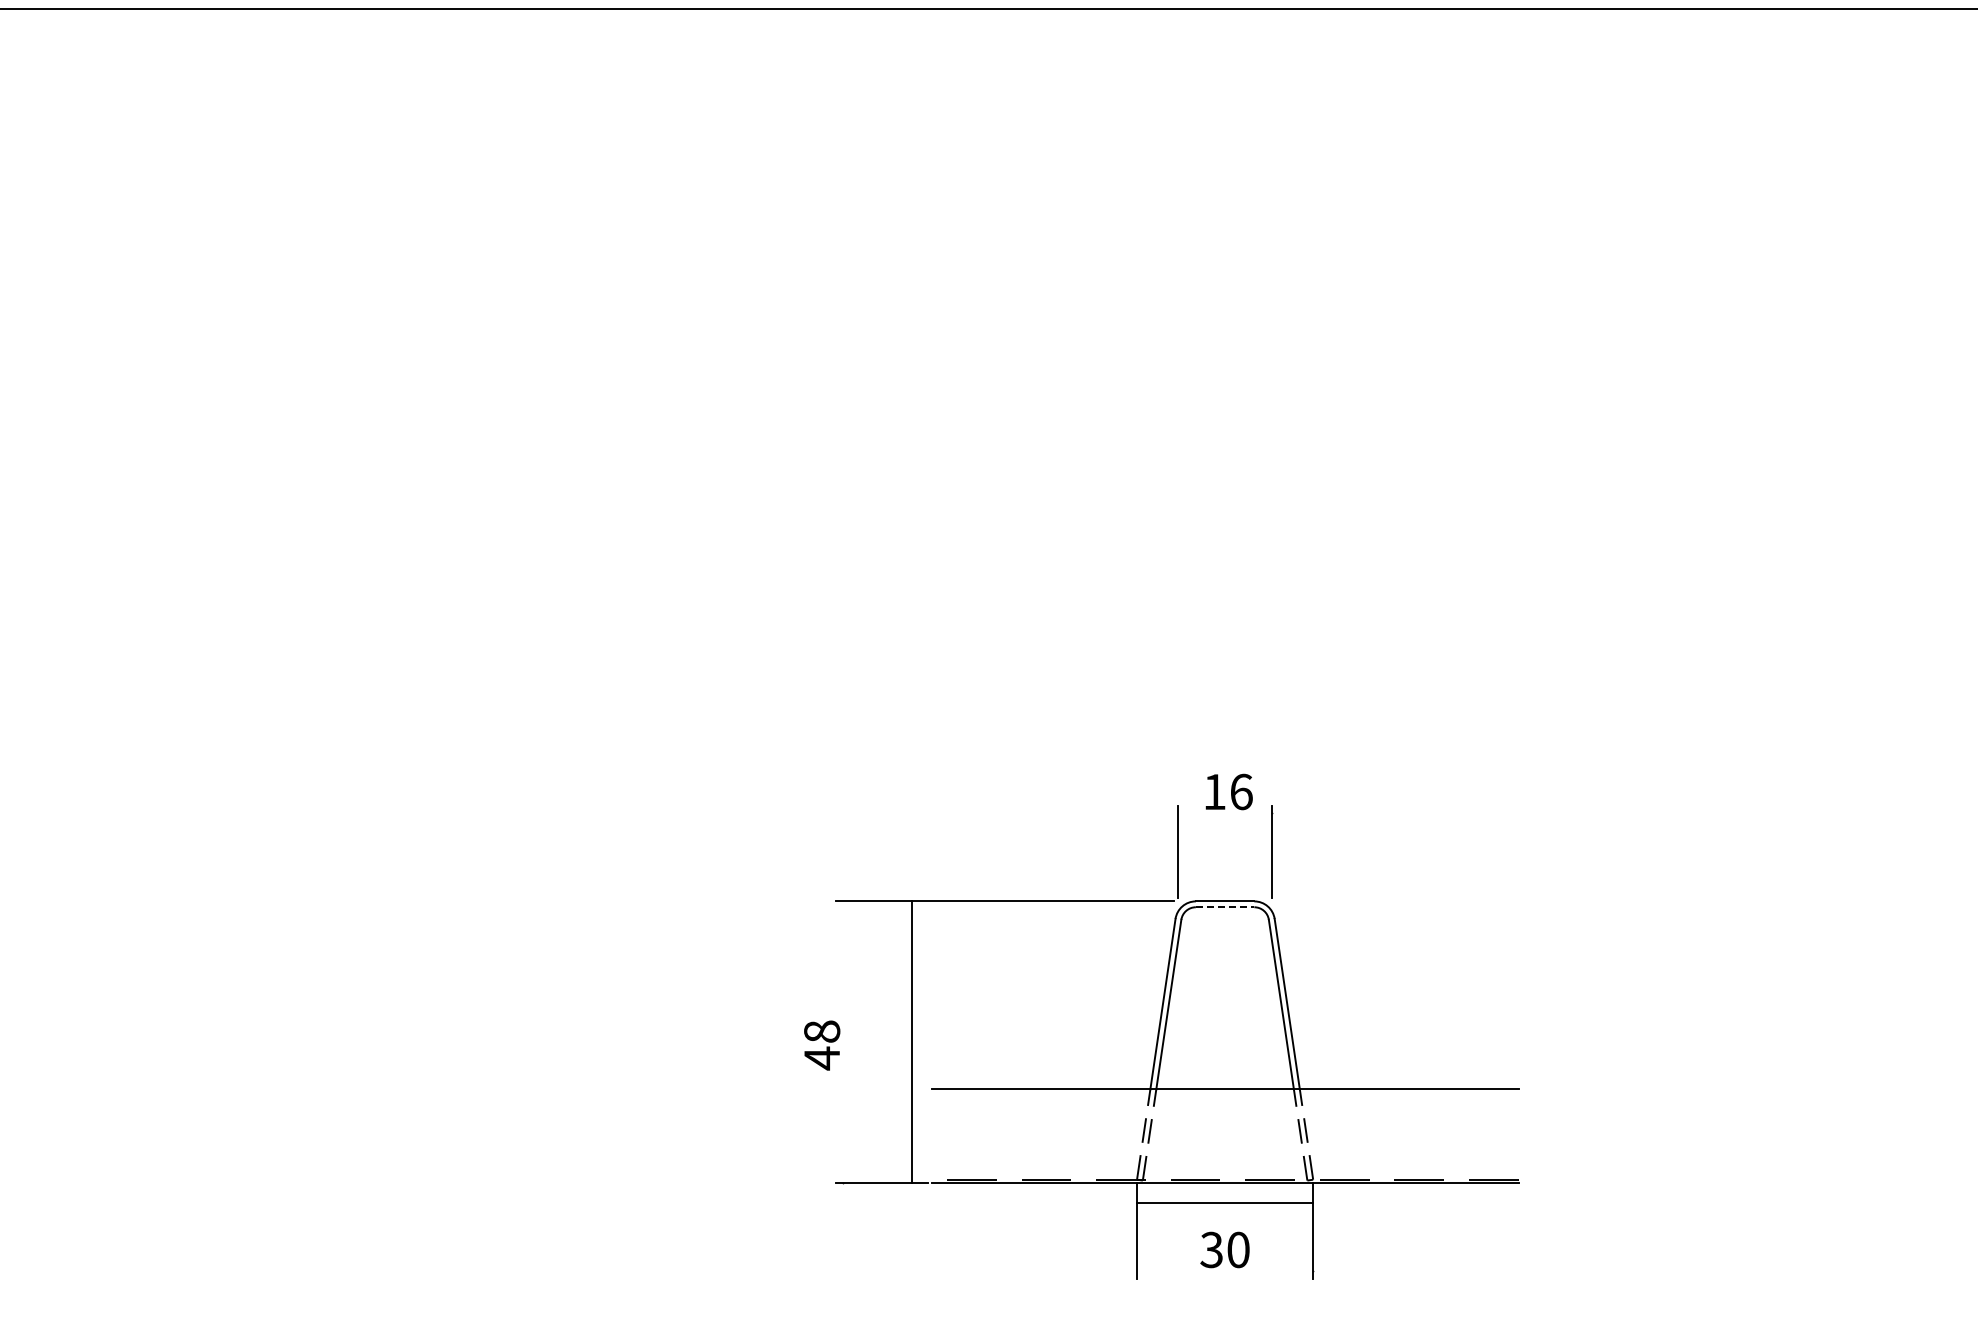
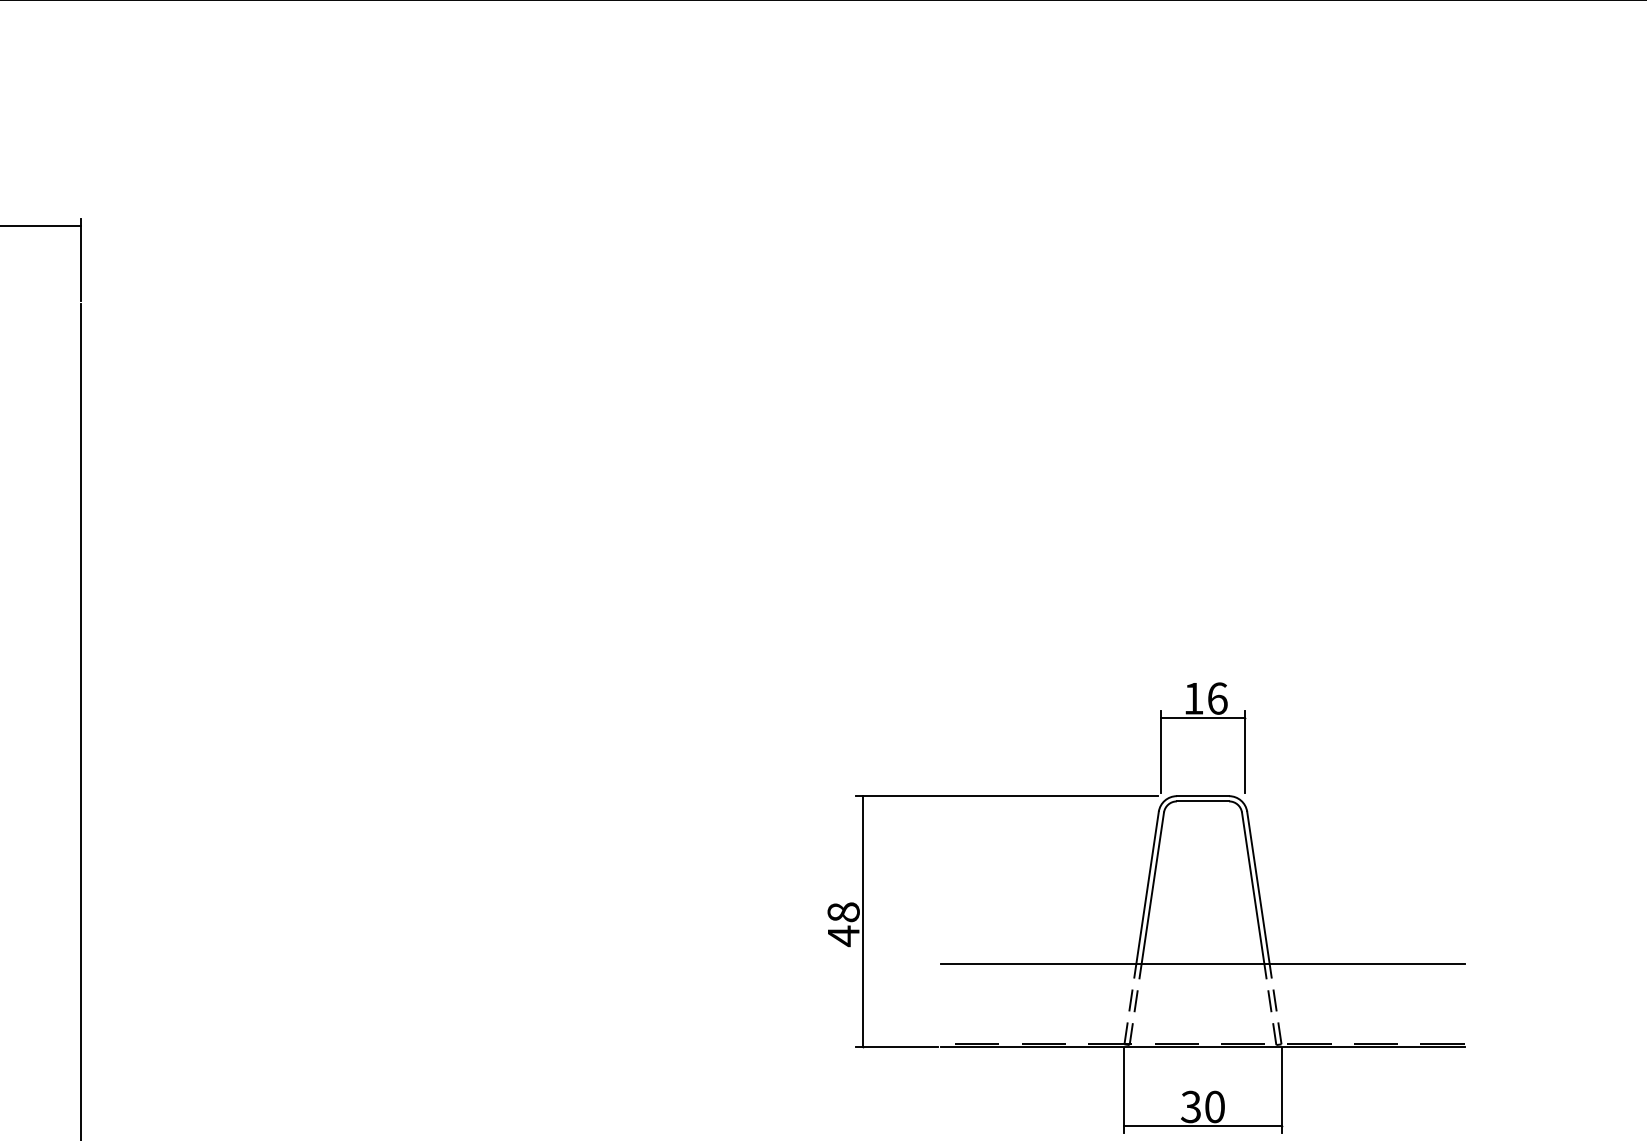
line: (1225, 813) -> (1203, 717), added
line: (1225, 907) -> (1203, 801), dashed -> solid
line: (912, 1042) -> (862, 921), moved
line: (1225, 1203) -> (1203, 1126), moved

